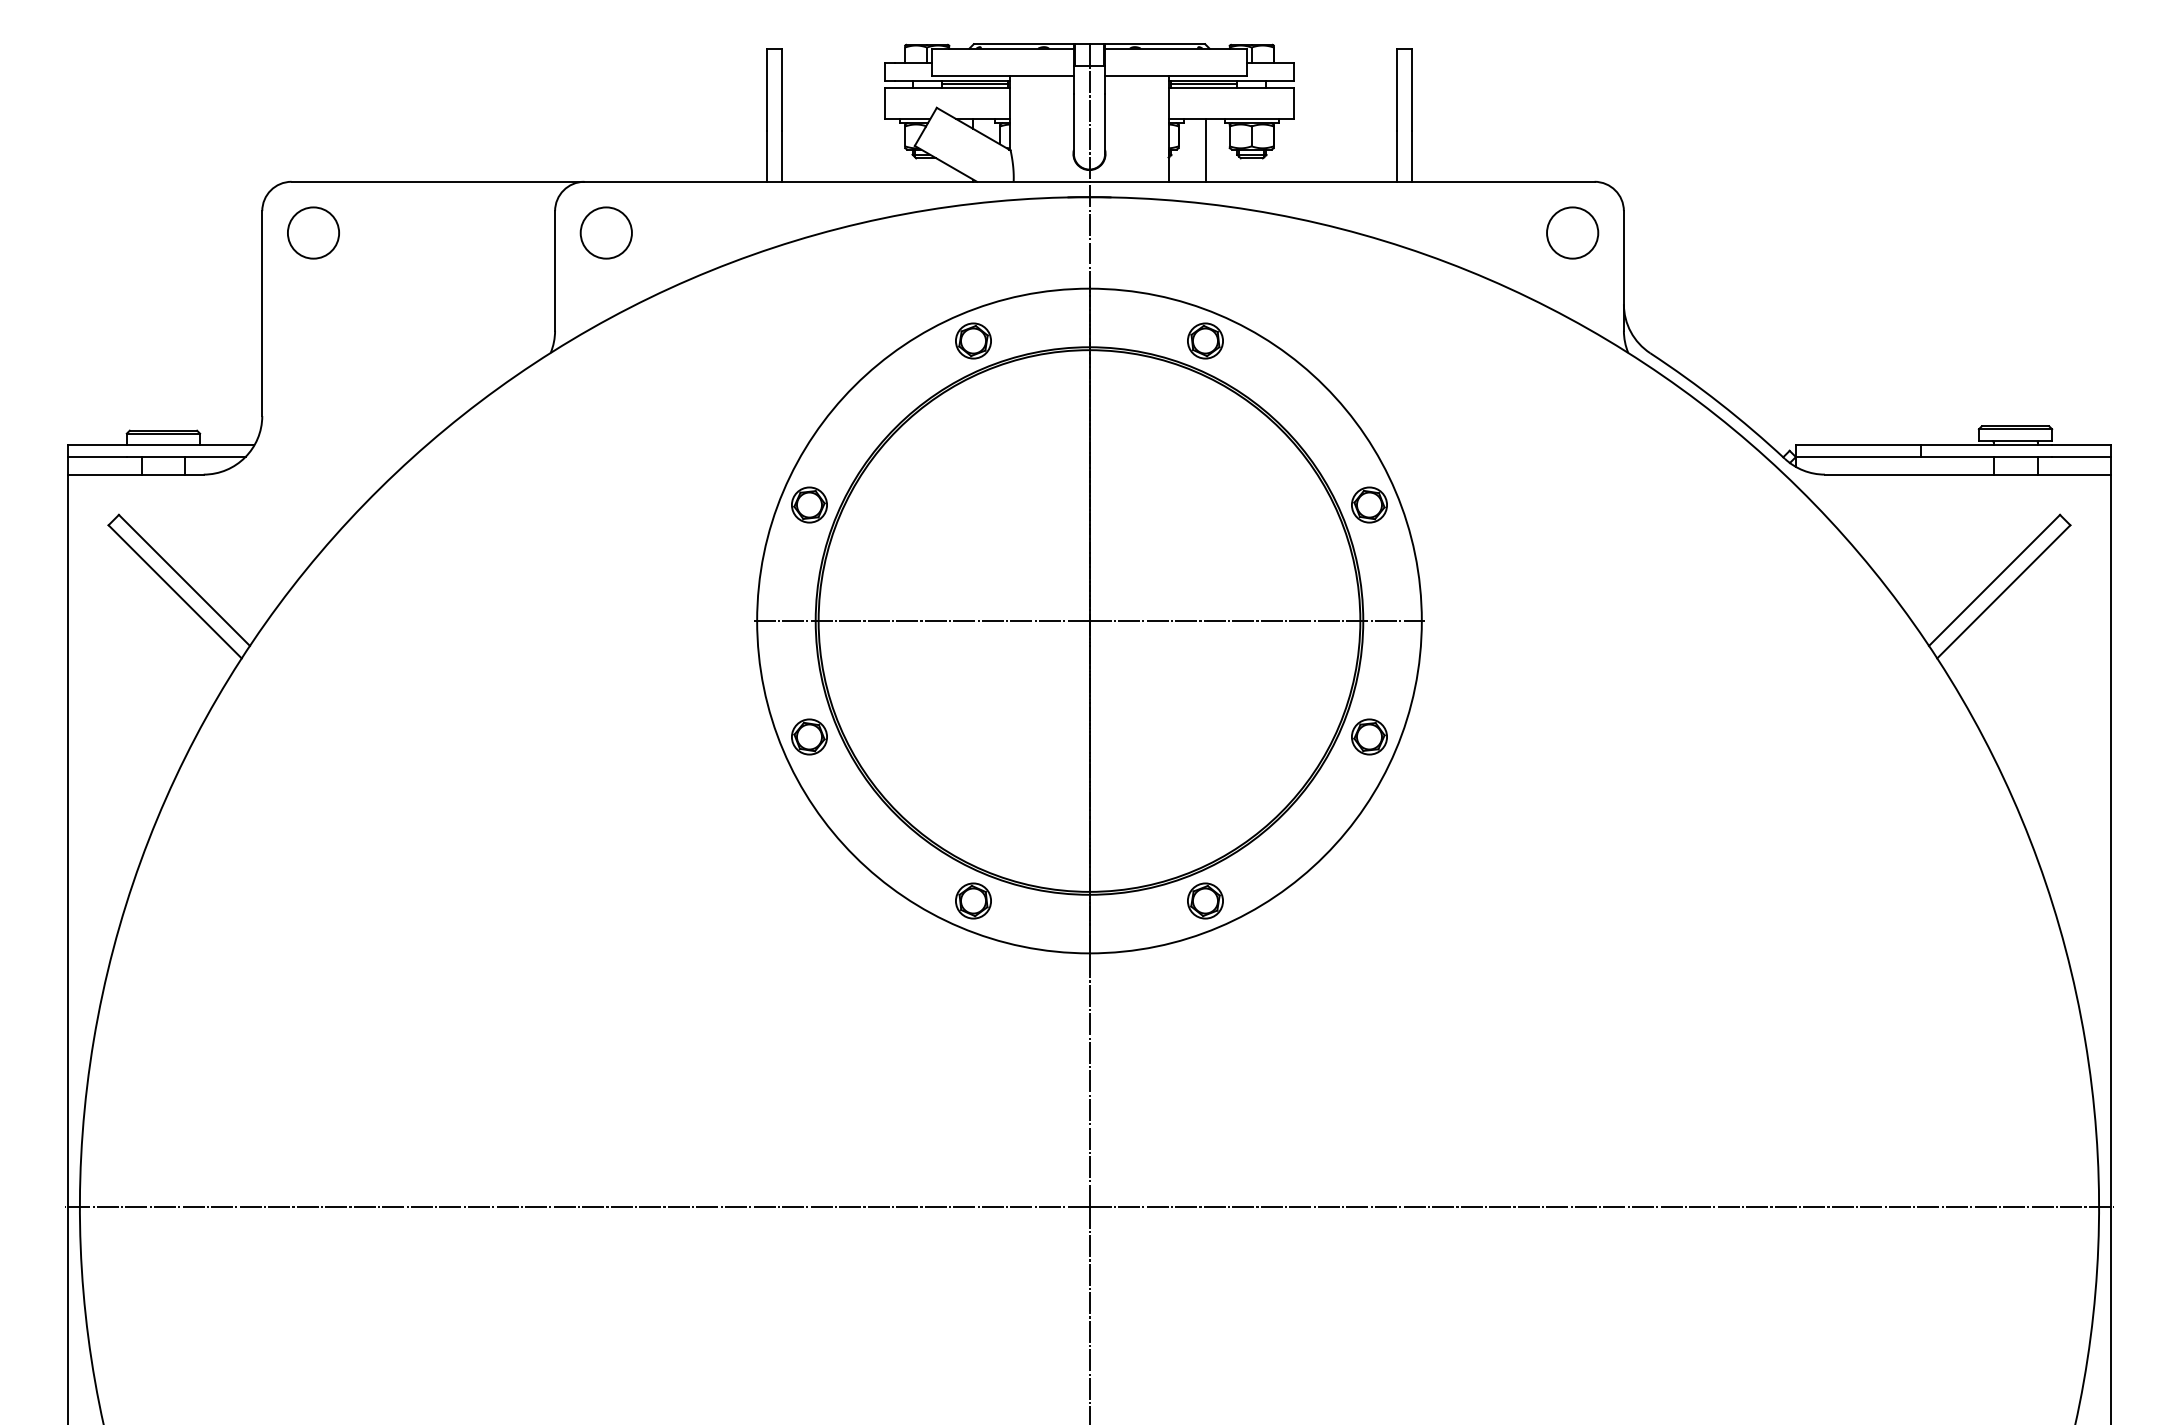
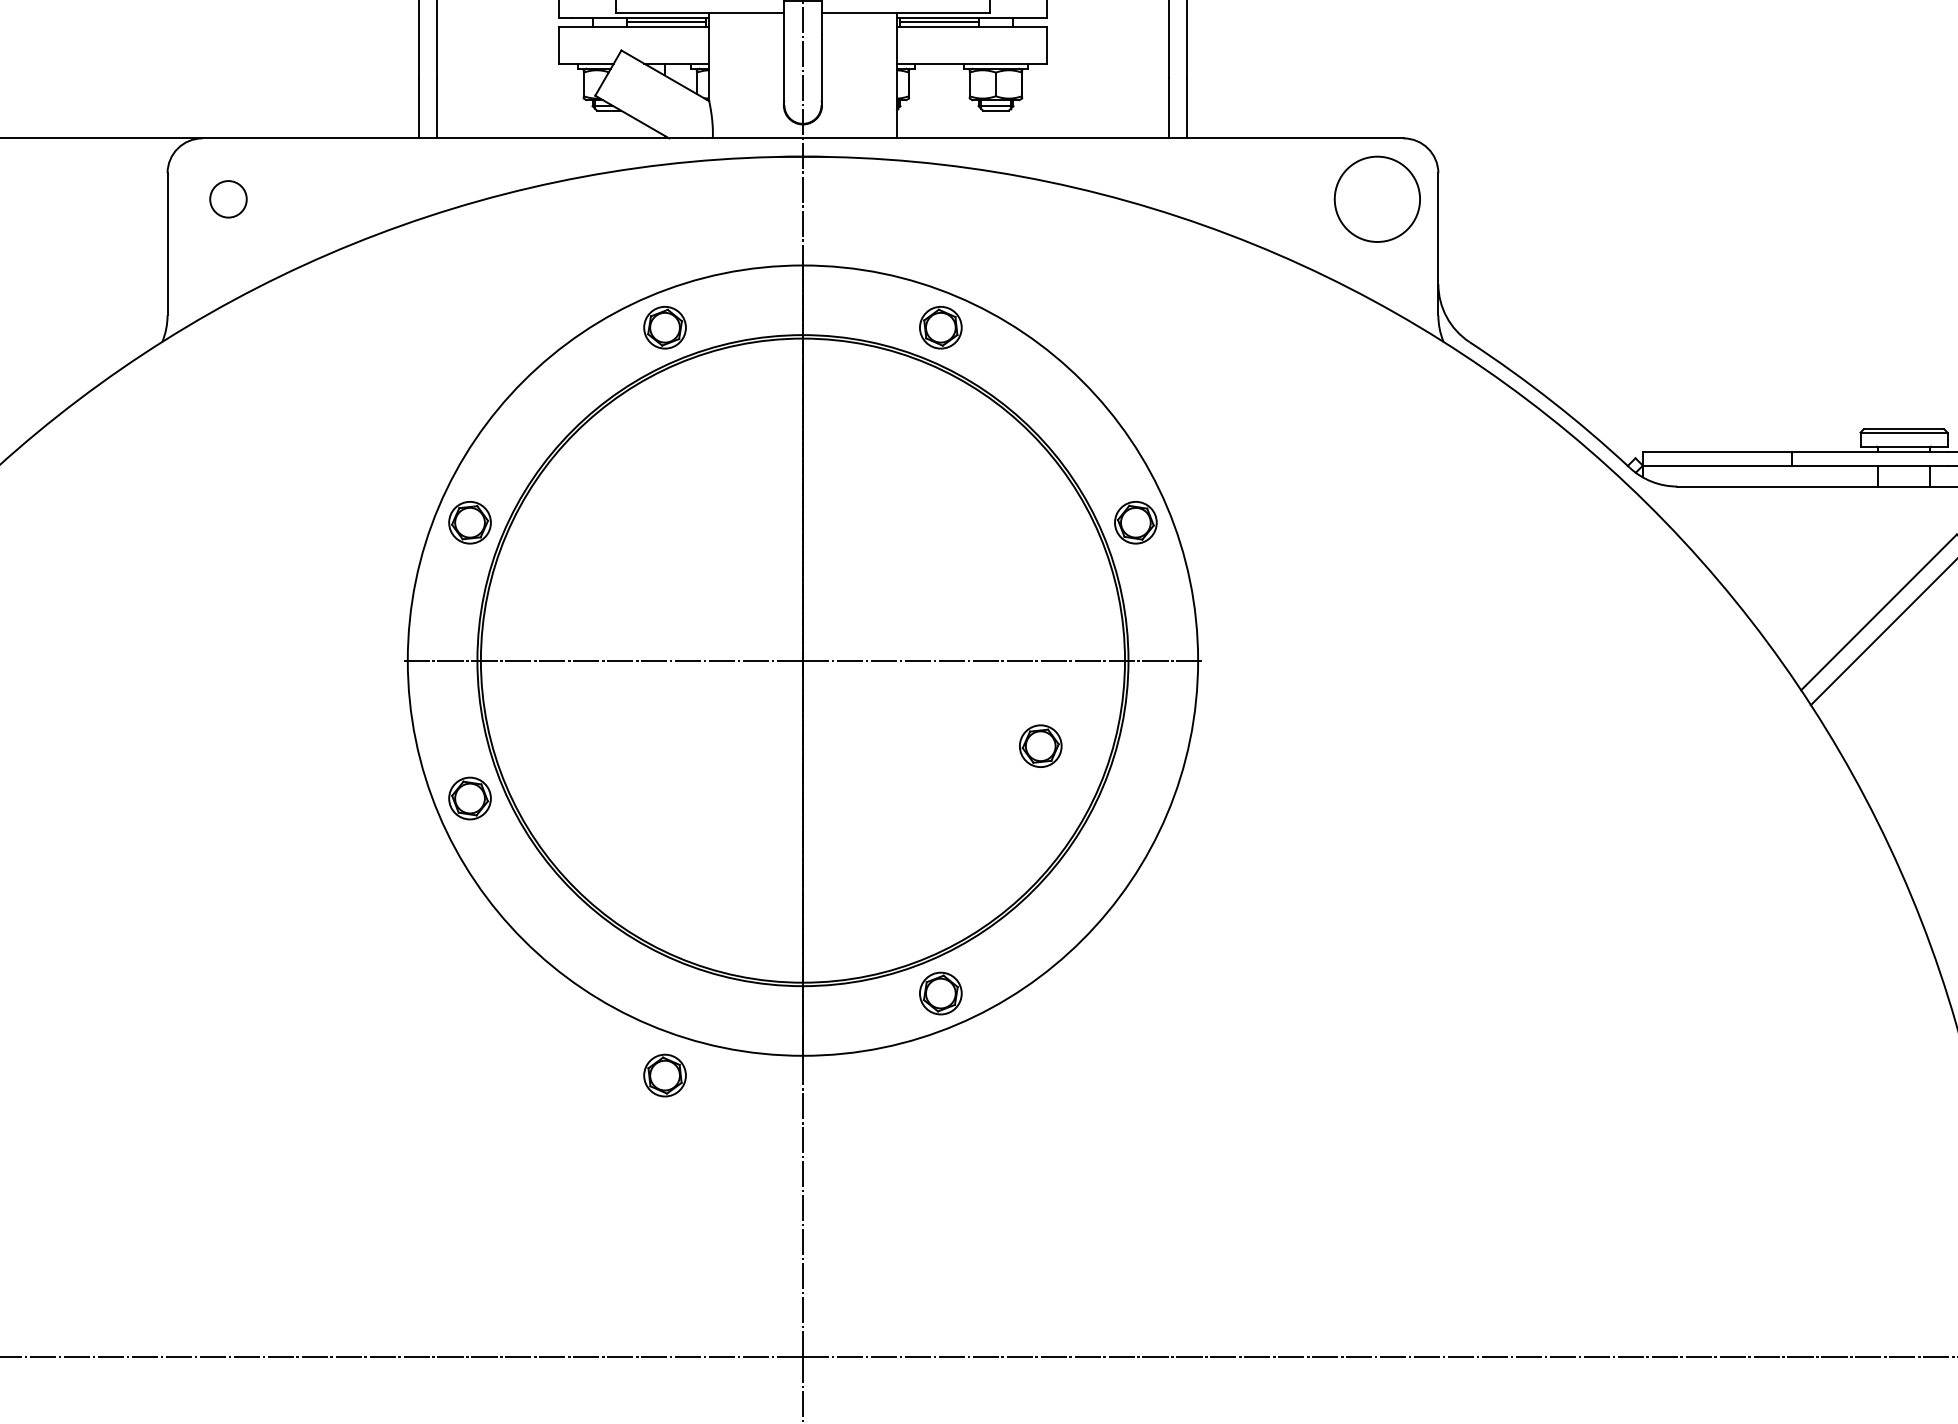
line: (1205, 149) -> (940, 99), removed
circle: (605, 232) -> (227, 198), size x0.6
circle: (1572, 232) -> (1377, 198), size x1.4
part: (1369, 736) -> (1040, 745), moved
part: (973, 900) -> (665, 1074), moved

